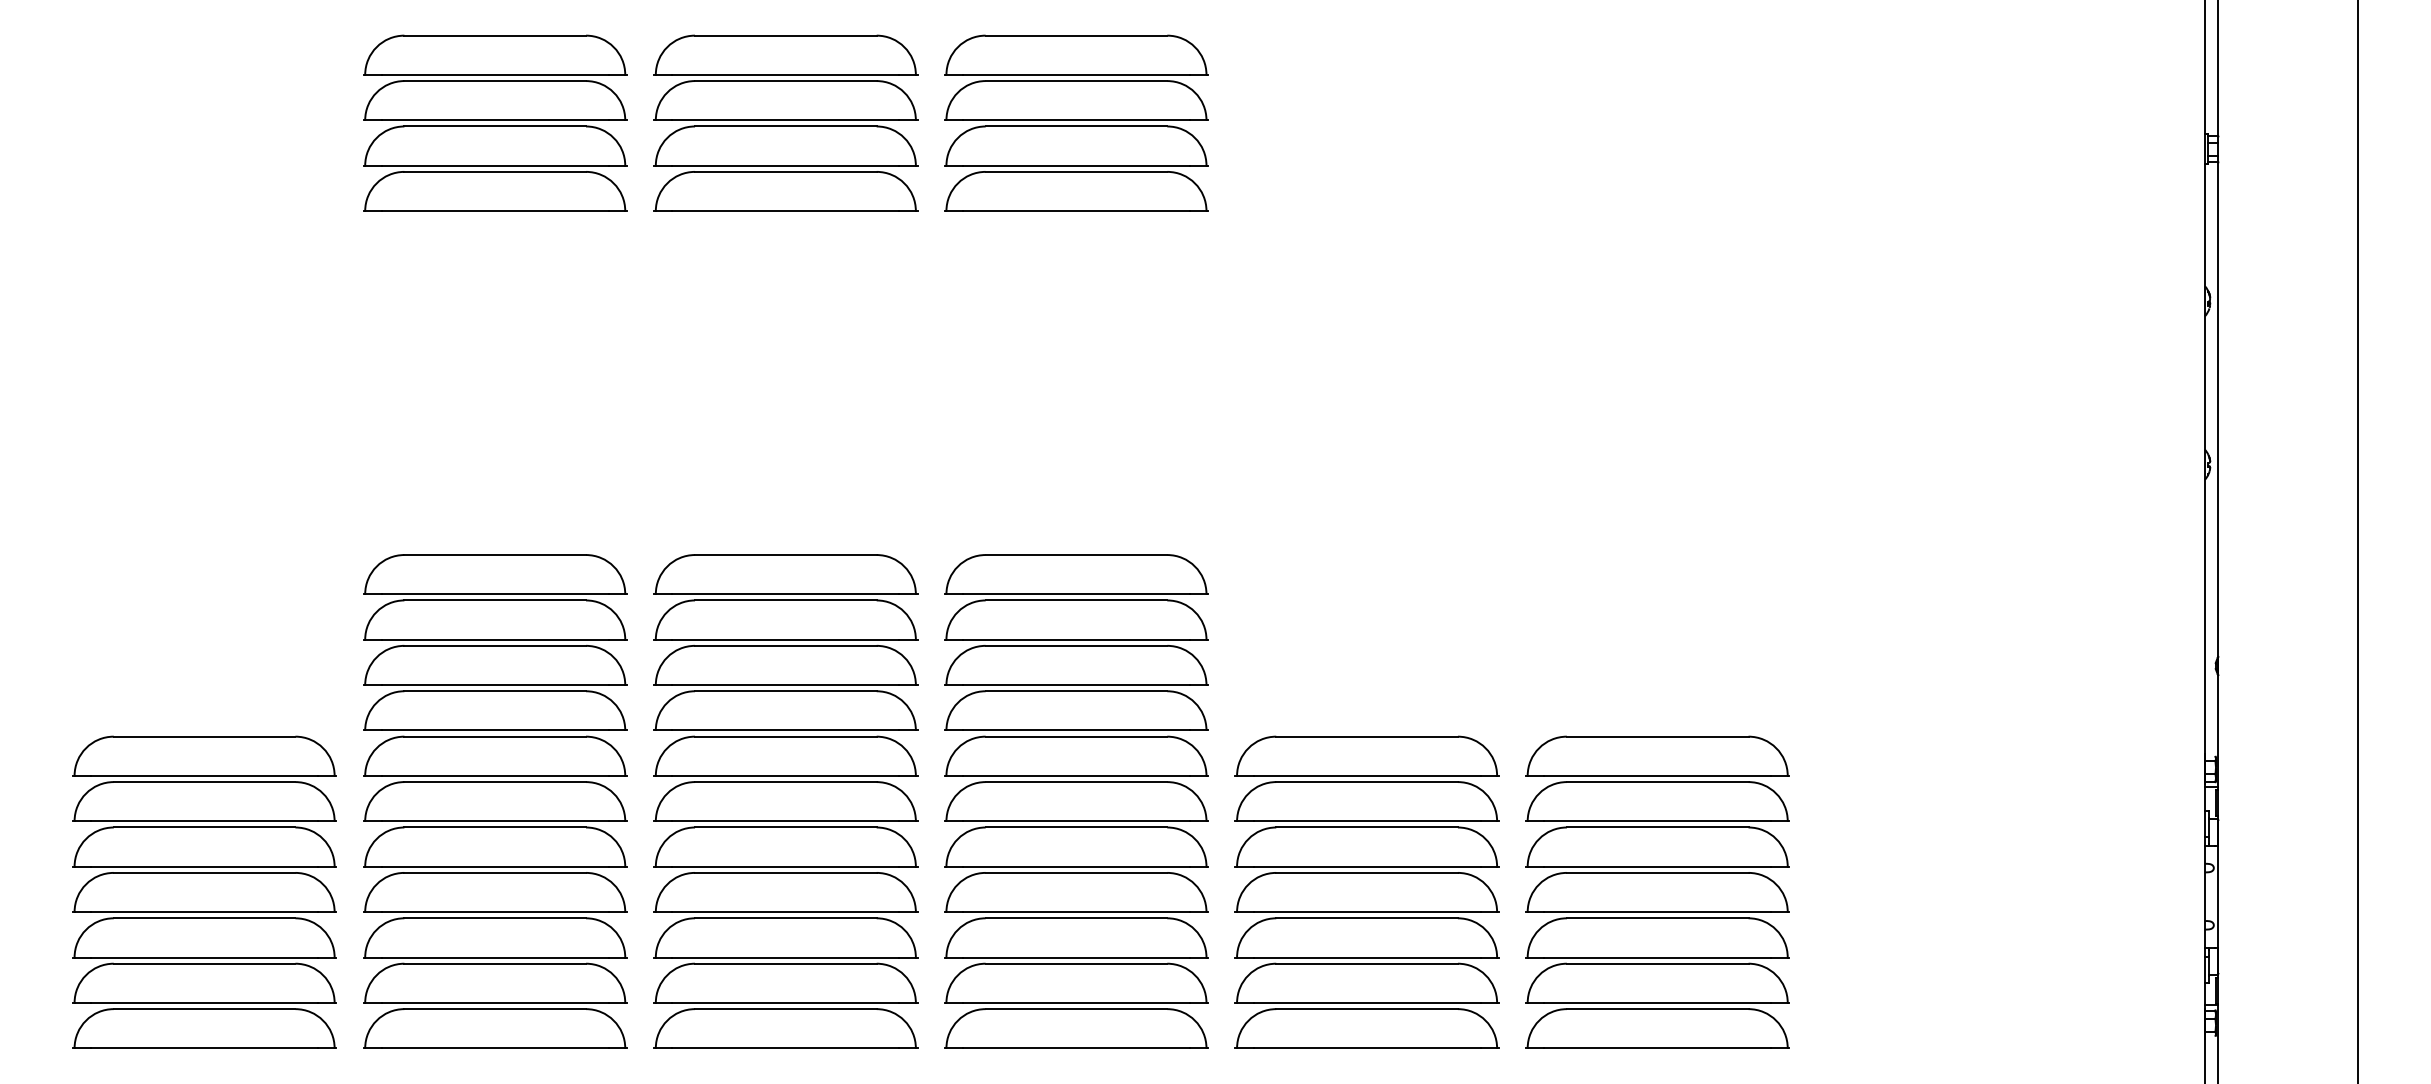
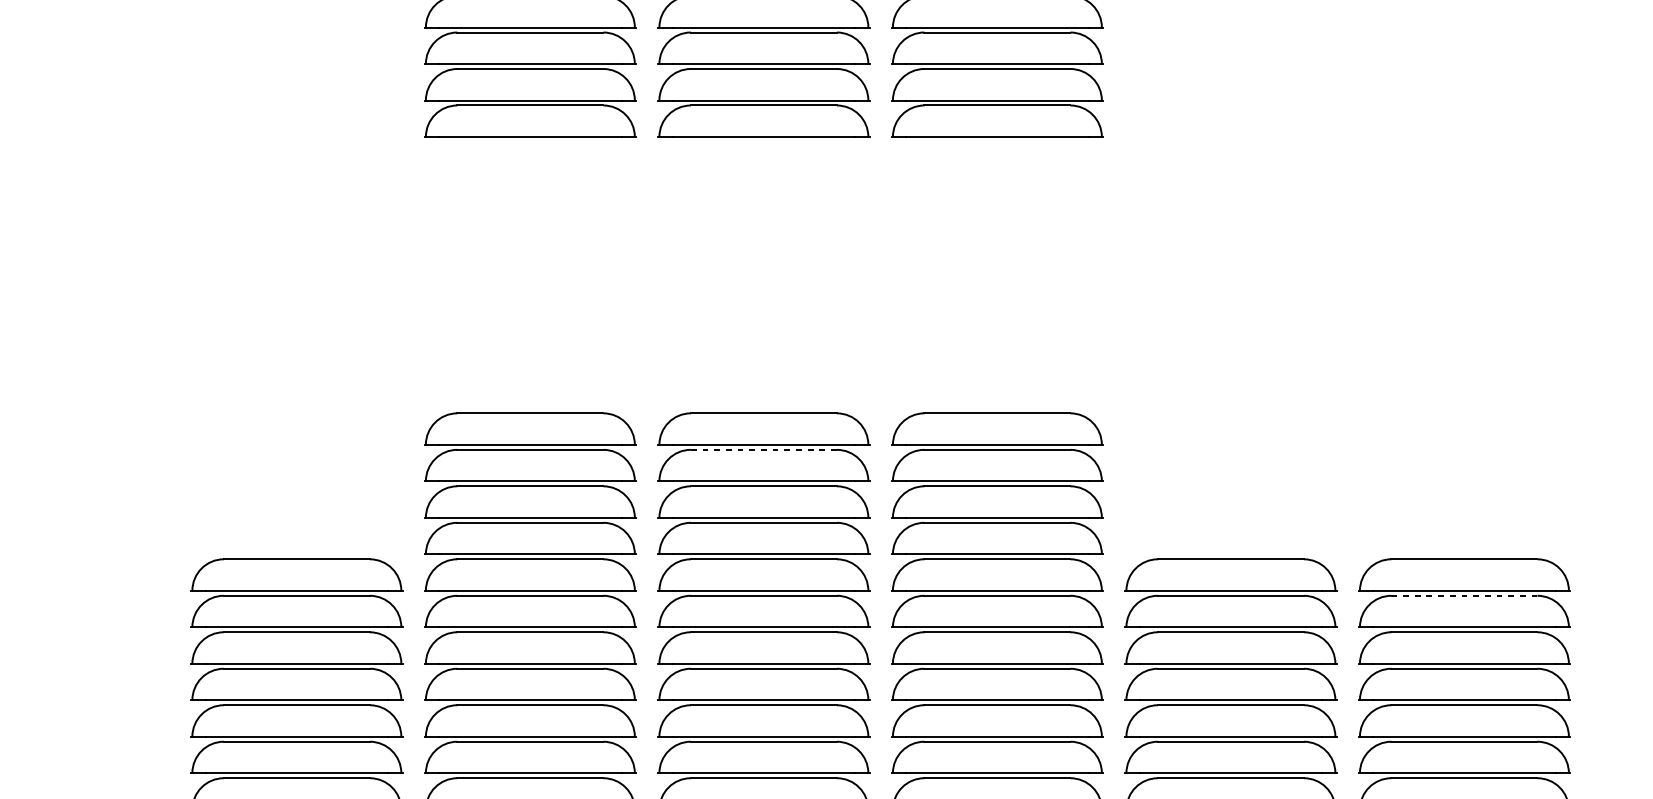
line: (785, 600) -> (763, 449), solid -> dashed
line: (1657, 782) -> (1464, 596), solid -> dashed

